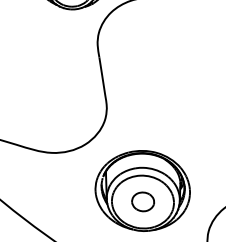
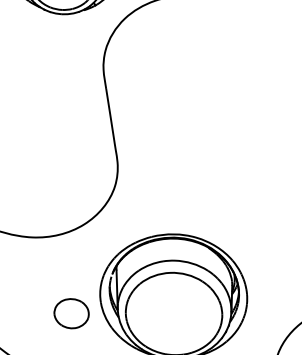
part: (142, 201) -> (70, 313), moved

